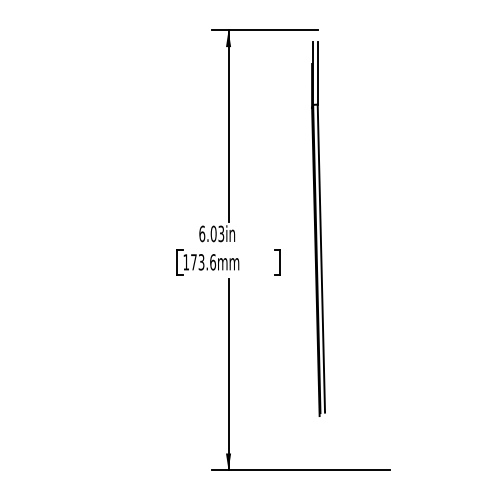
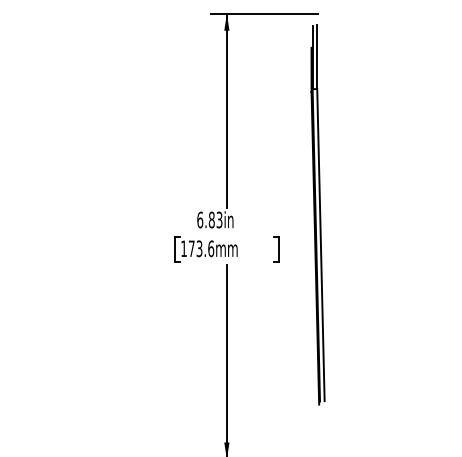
text: (213, 233) -> (211, 219), 6.03in -> 6.83in

